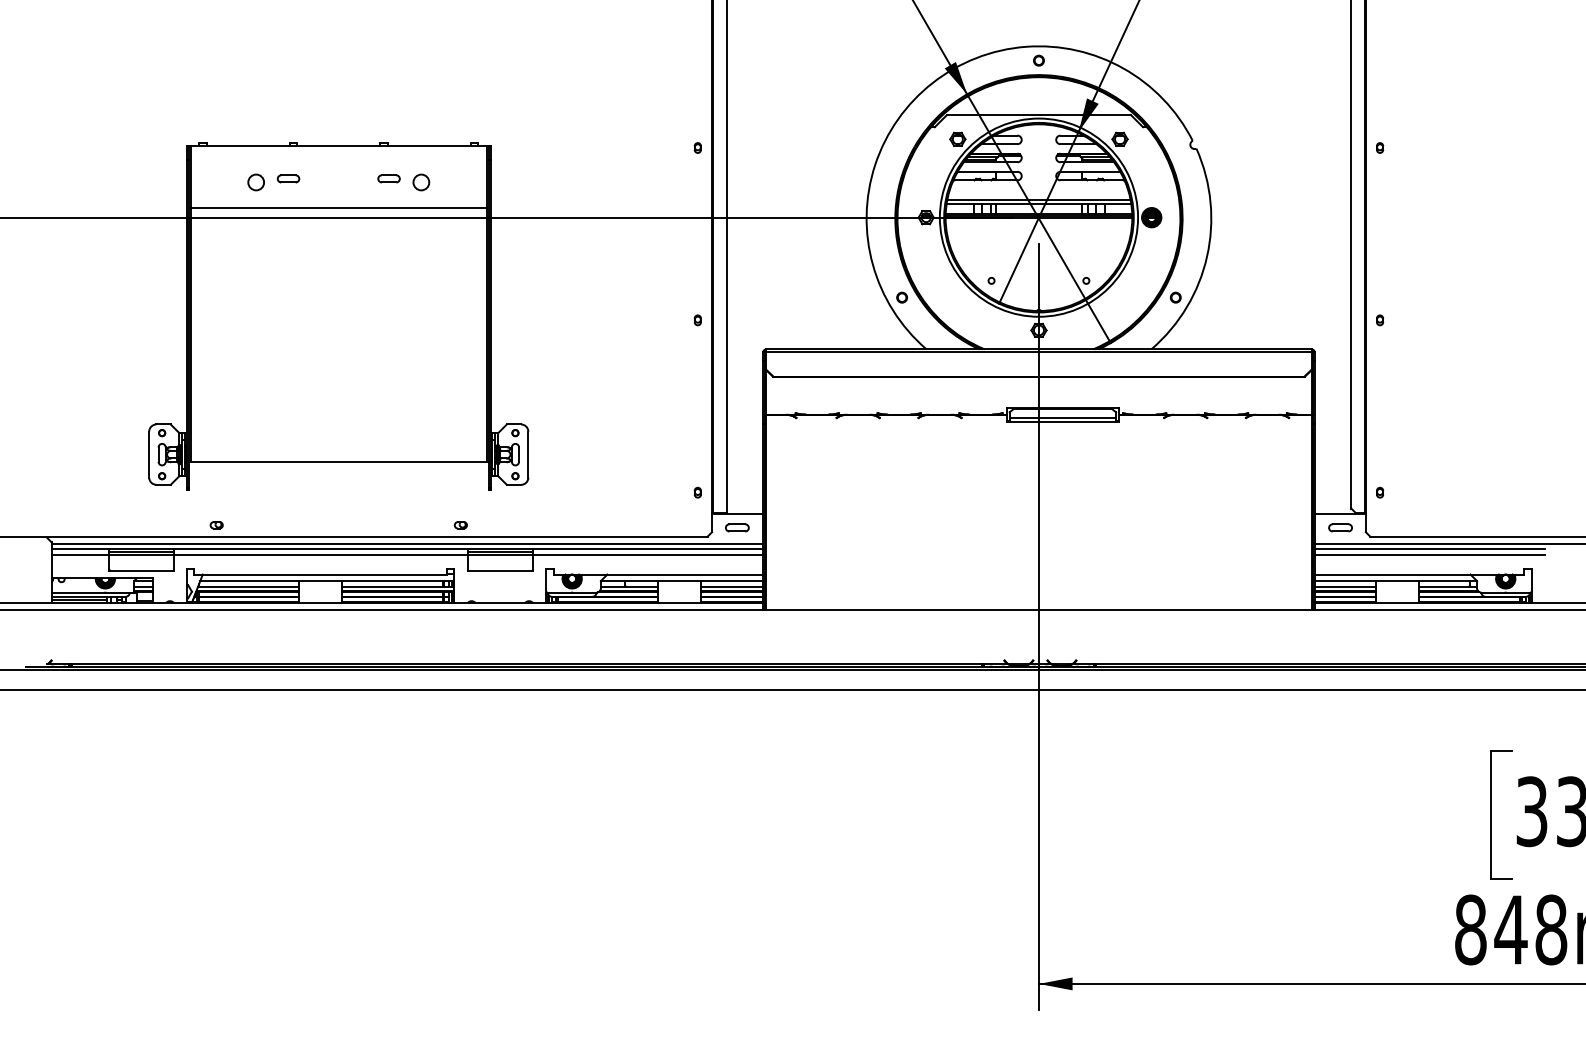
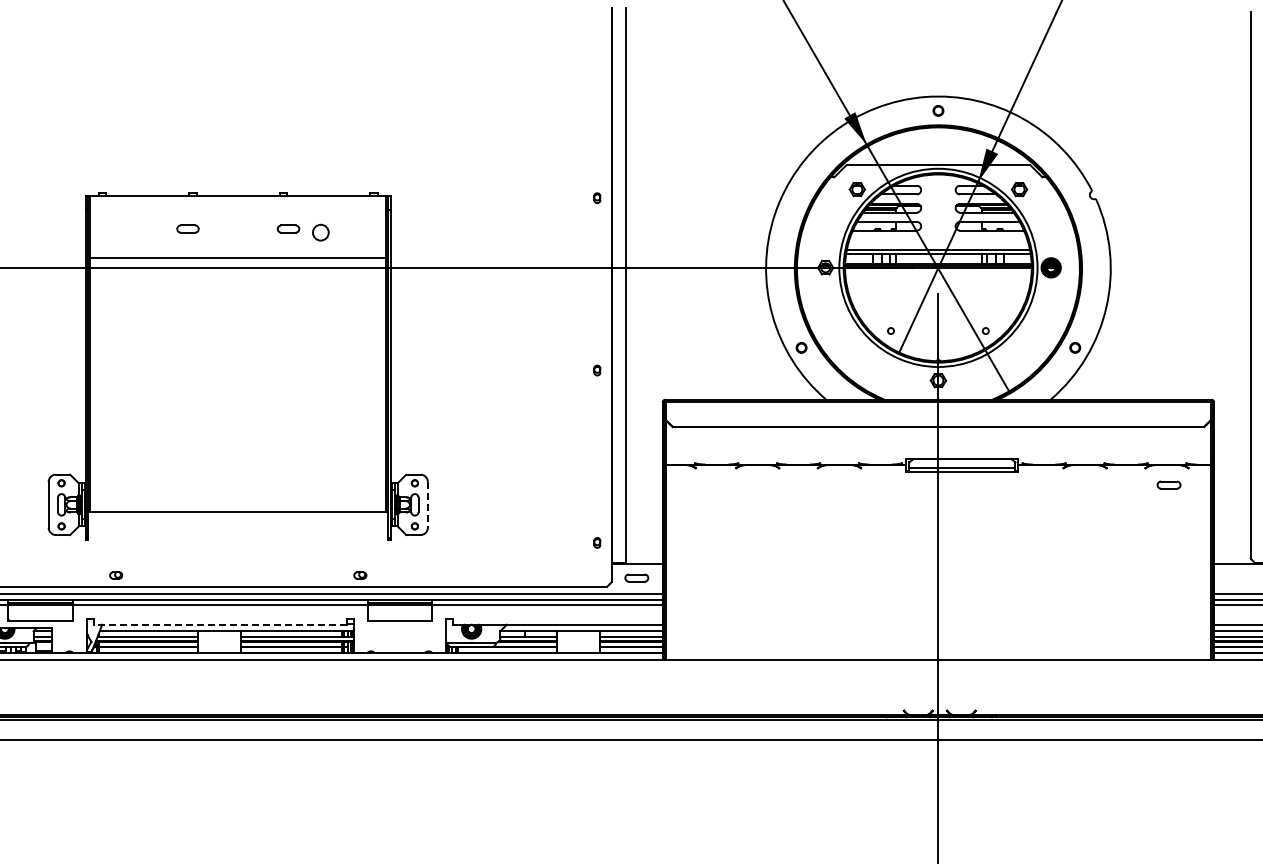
circle: (255, 182) -> (154, 232), removed
line: (528, 454) -> (427, 504), solid -> dashed
part: (1340, 527) -> (1168, 484), moved
line: (320, 574) -> (219, 624), solid -> dashed

